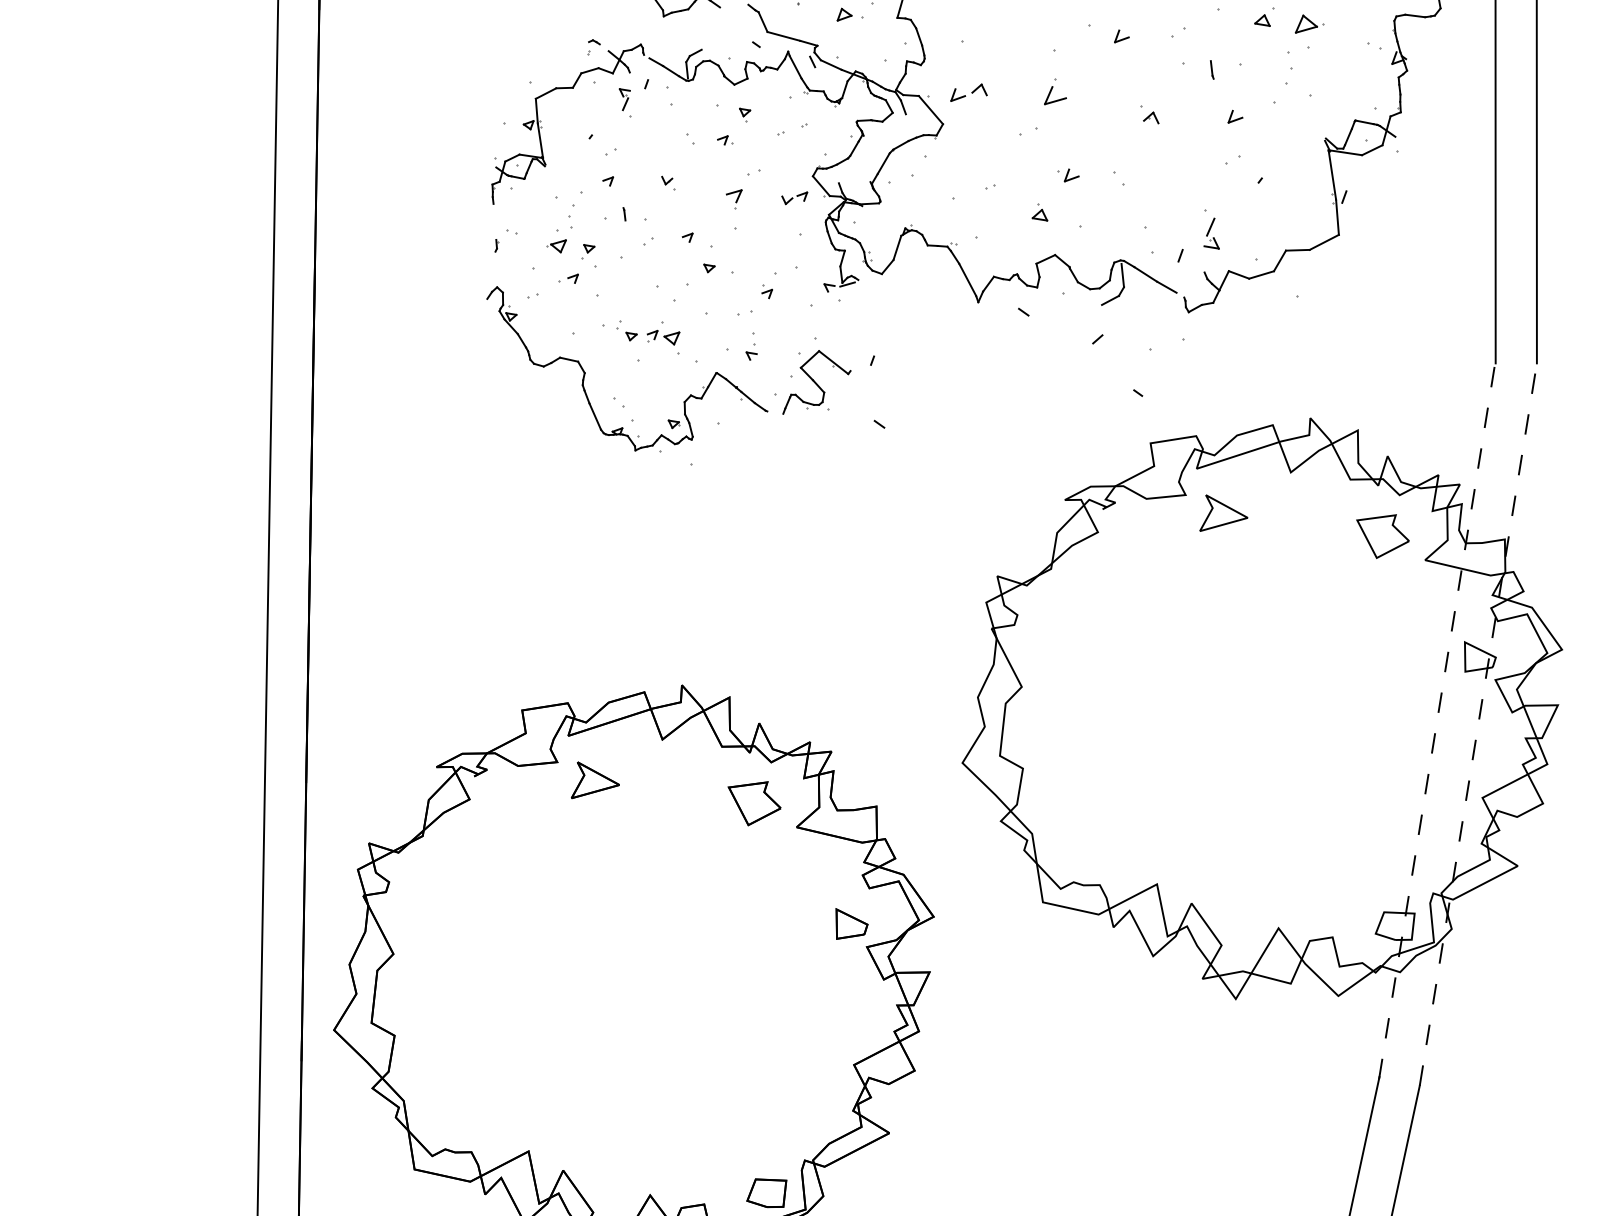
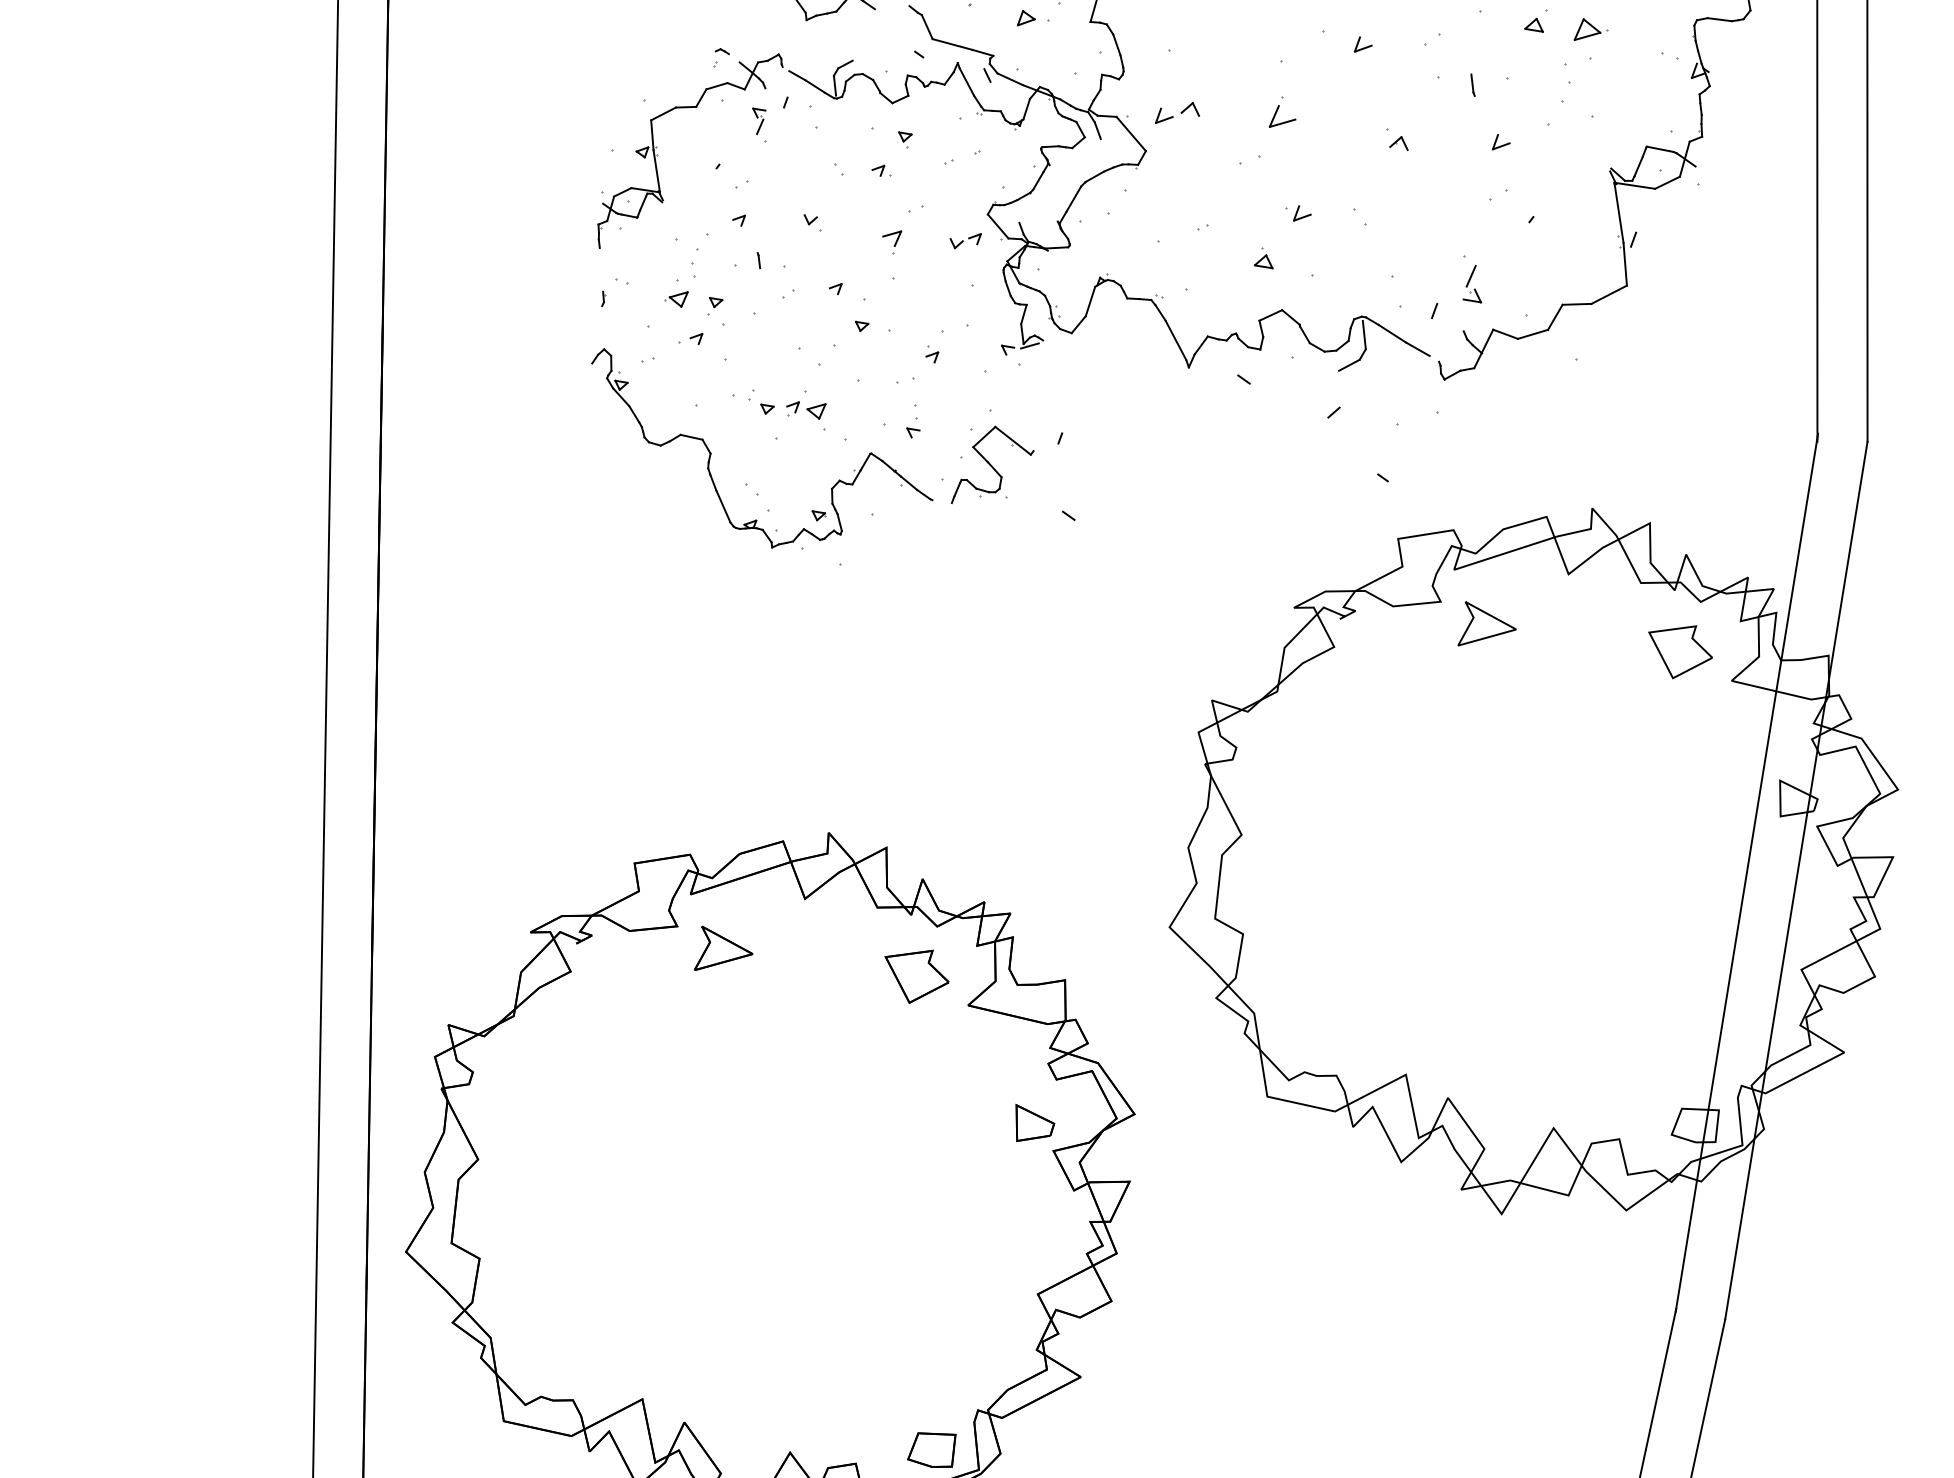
line: (1437, 717) -> (1746, 872), dashed -> solid
line: (1478, 724) -> (1796, 880), dashed -> solid

